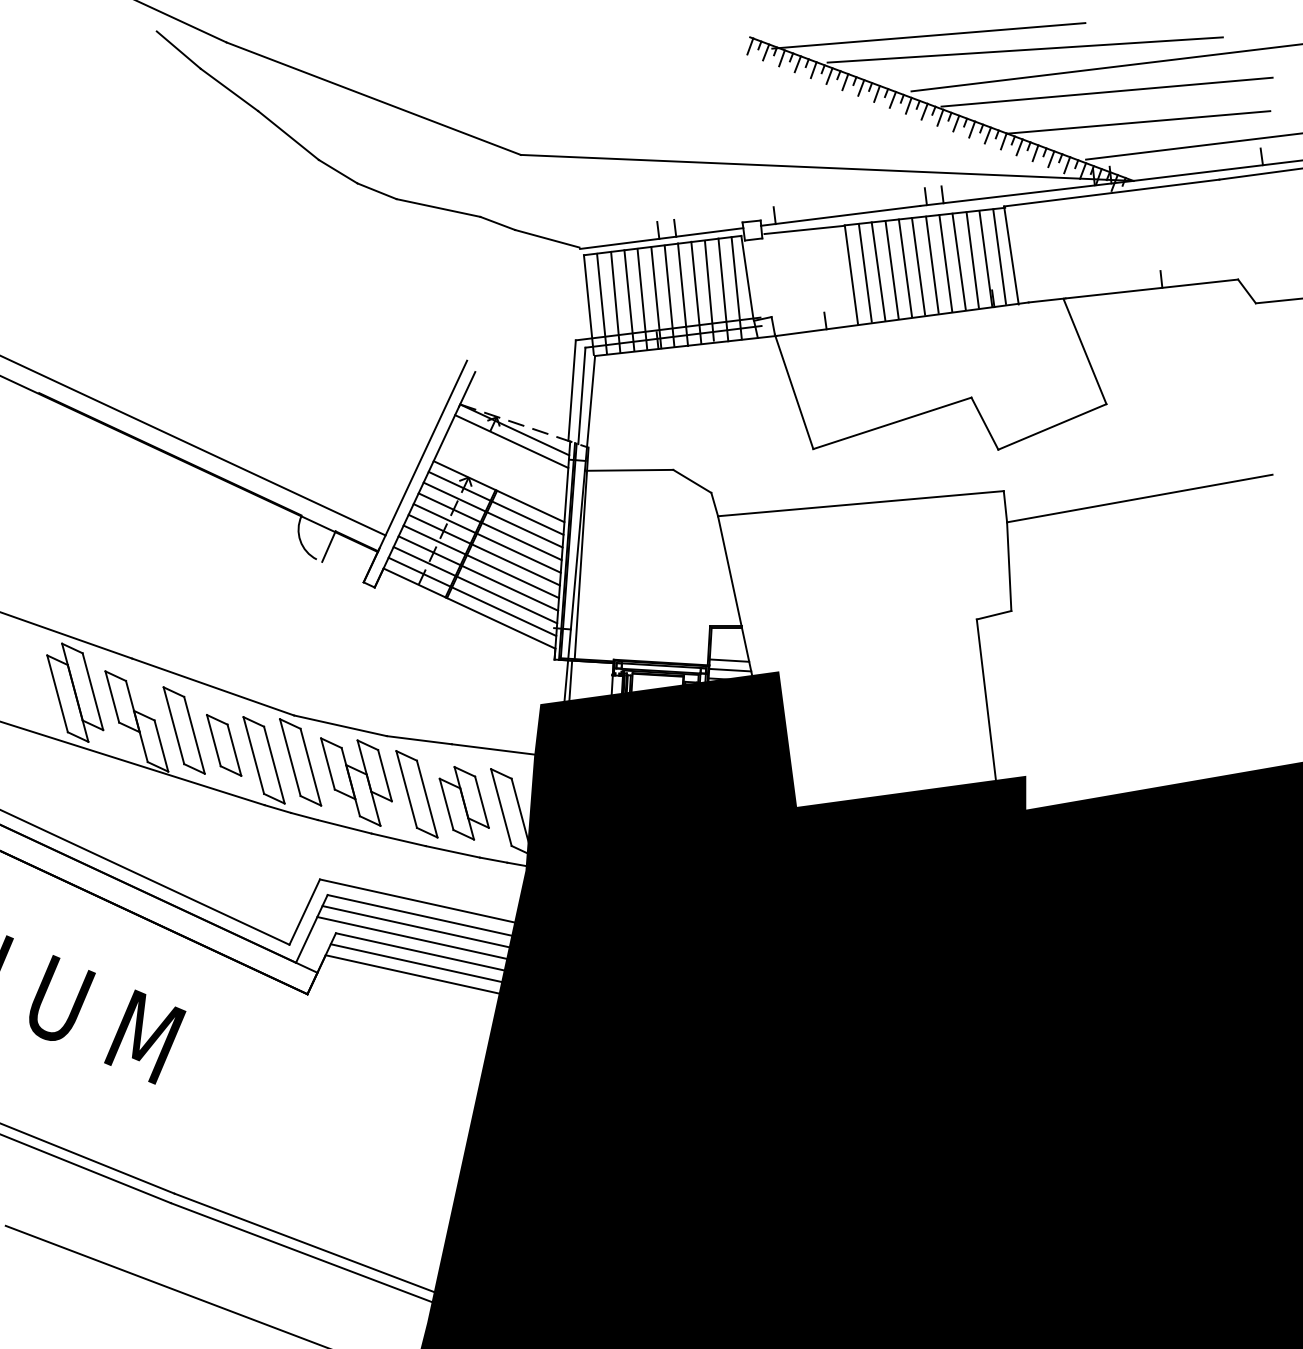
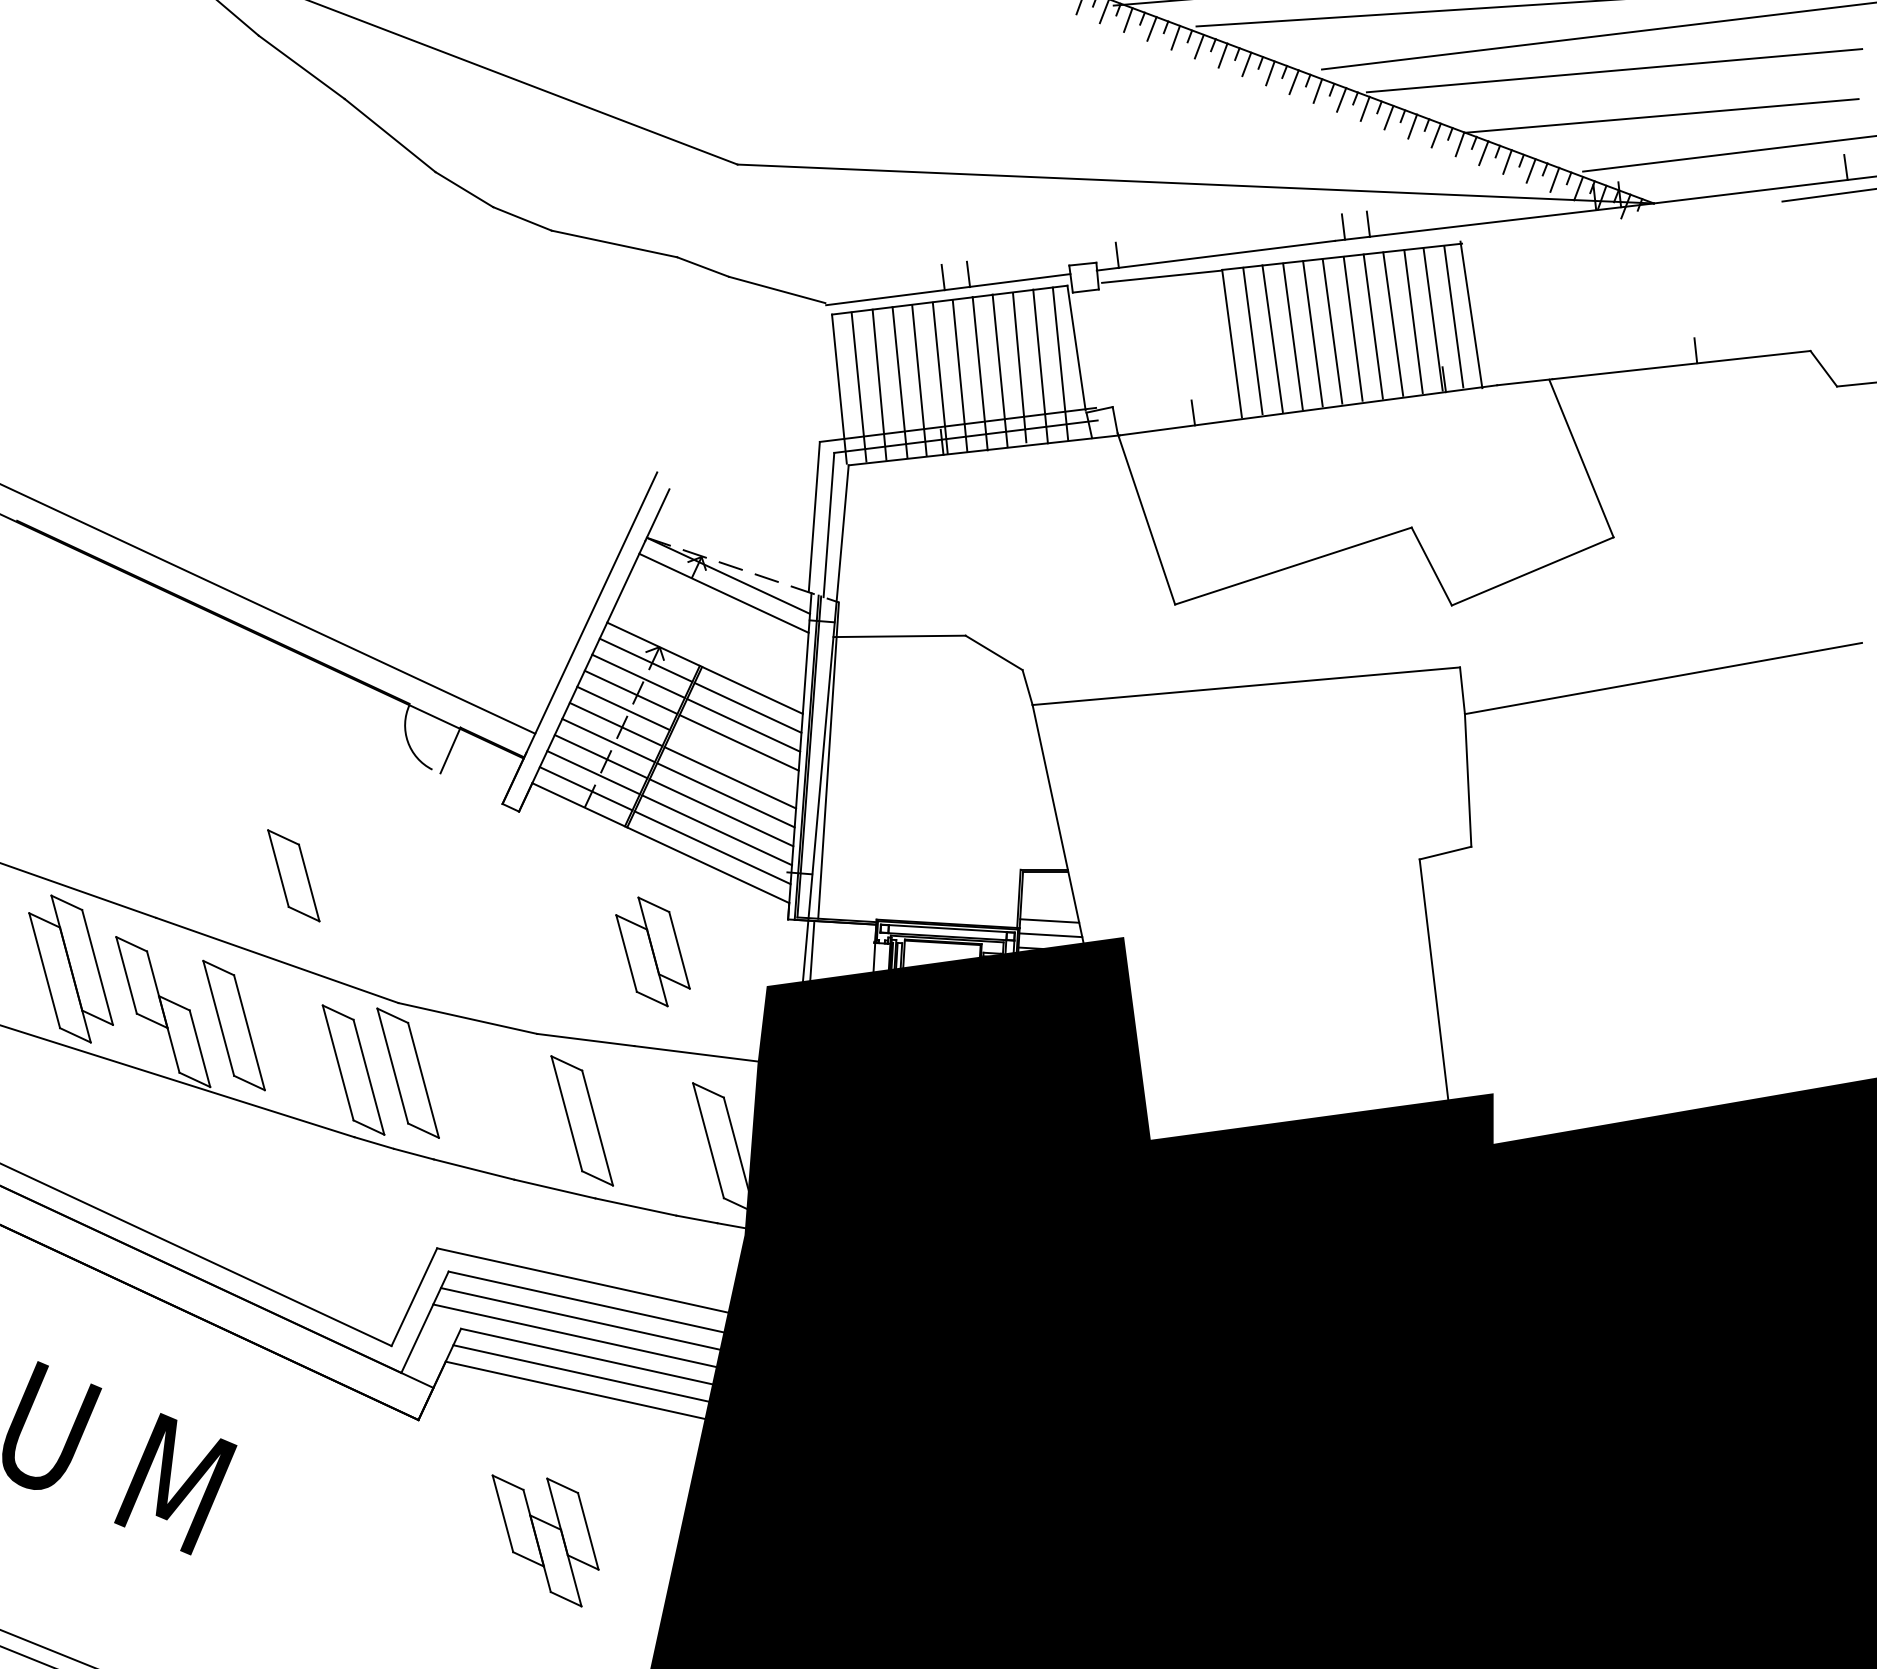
line: (1111, 192) -> (1621, 220), removed
line: (518, 552) -> (734, 759), removed
part: (224, 745) -> (294, 875), moved
part: (356, 781) -> (545, 1540), moved
part: (463, 803) -> (651, 952), moved

